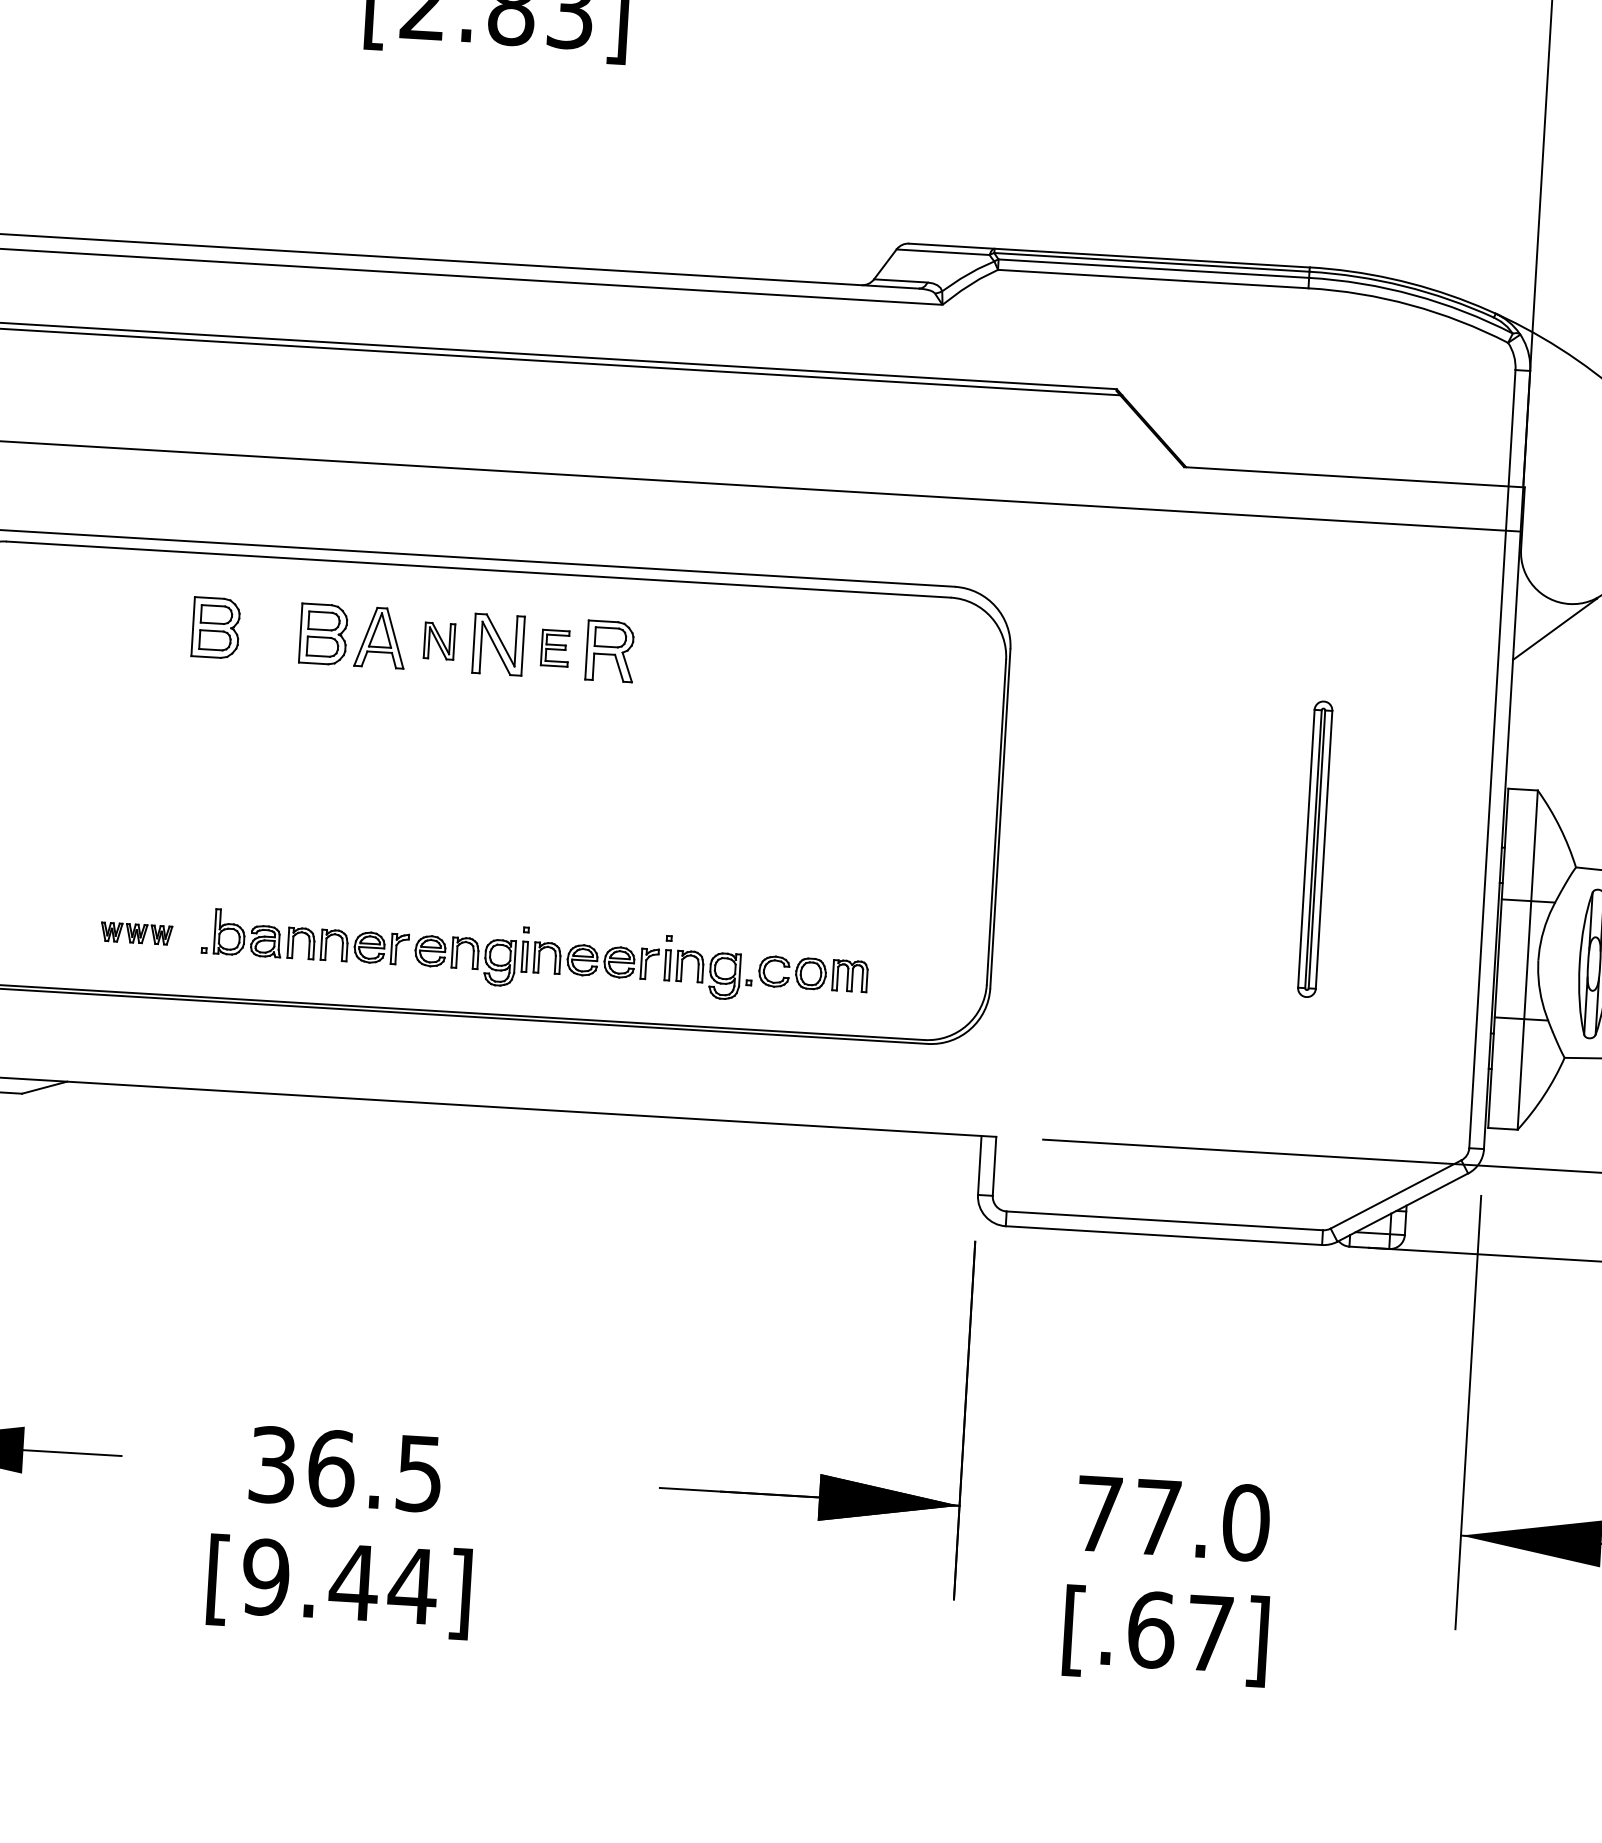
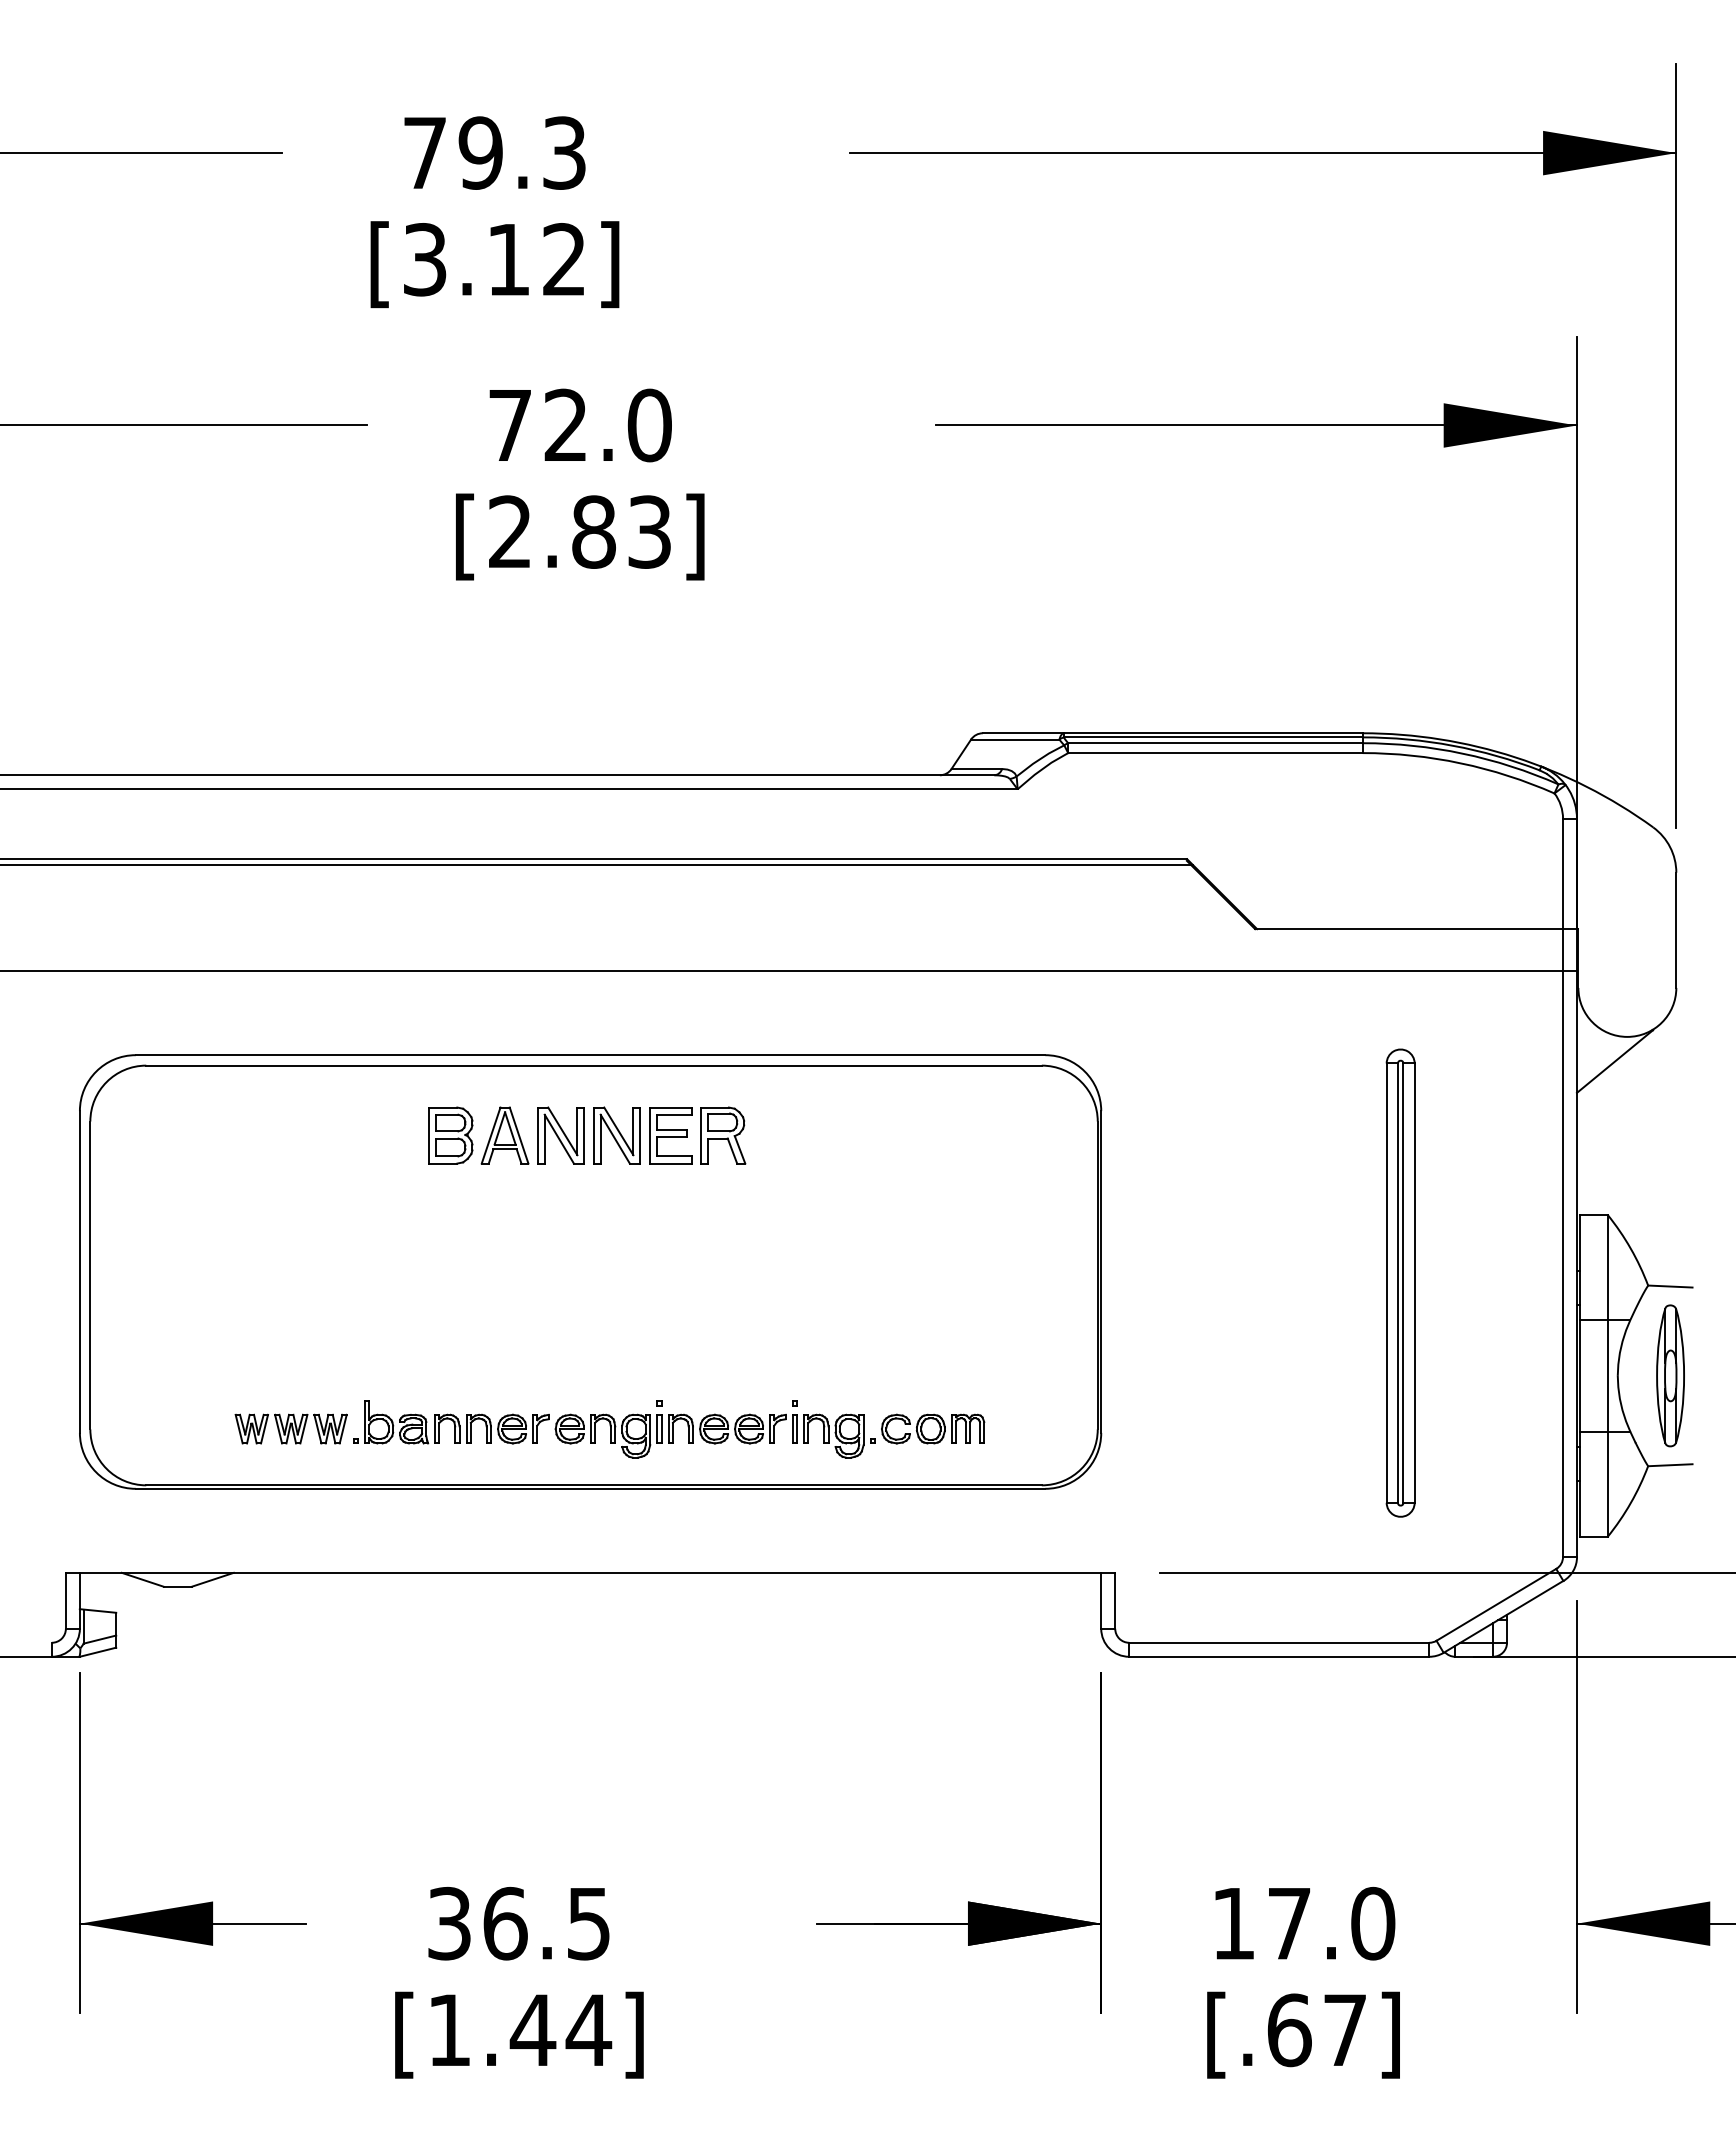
part: (215, 627) -> (348, 1135), removed
part: (438, 641) -> (560, 1135), size x1.67
part: (554, 648) -> (670, 1135), size x1.67
part: (1315, 848) -> (1400, 1282), size x1.67
part: (136, 933) -> (290, 1428), size x1.67
text: (1098, 1513) -> (1233, 1923), 77.0 -> 17.0
text: (265, 1577) -> (449, 2030), [9.44] -> [1.44]

